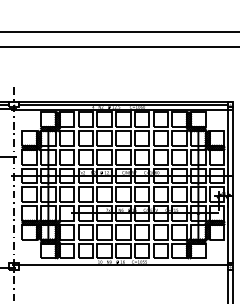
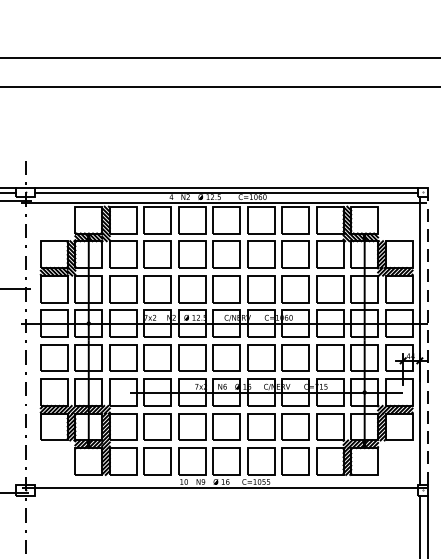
line: (232, 184) -> (427, 339), solid -> dashed

